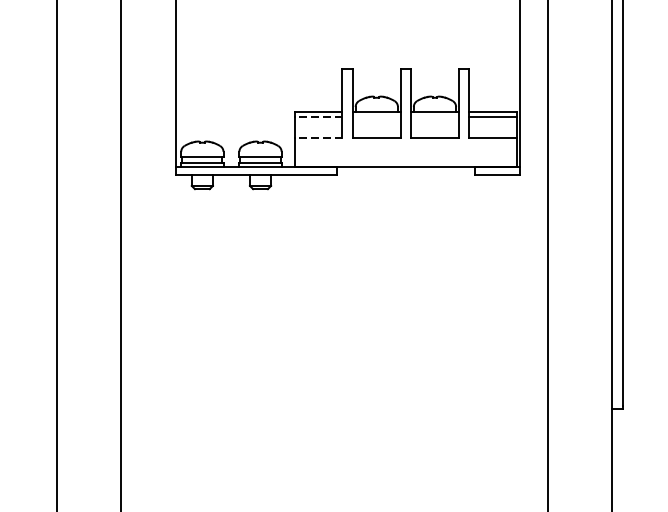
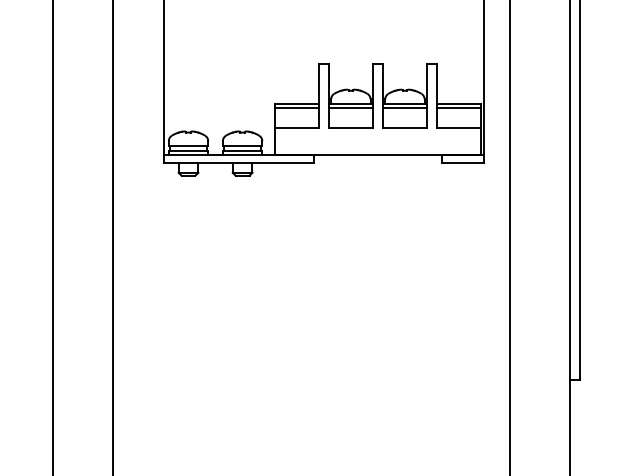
line: (318, 116) -> (296, 108), dashed -> solid
line: (376, 116) -> (350, 108), added
line: (434, 116) -> (404, 108), added
line: (318, 138) -> (296, 128), dashed -> solid

